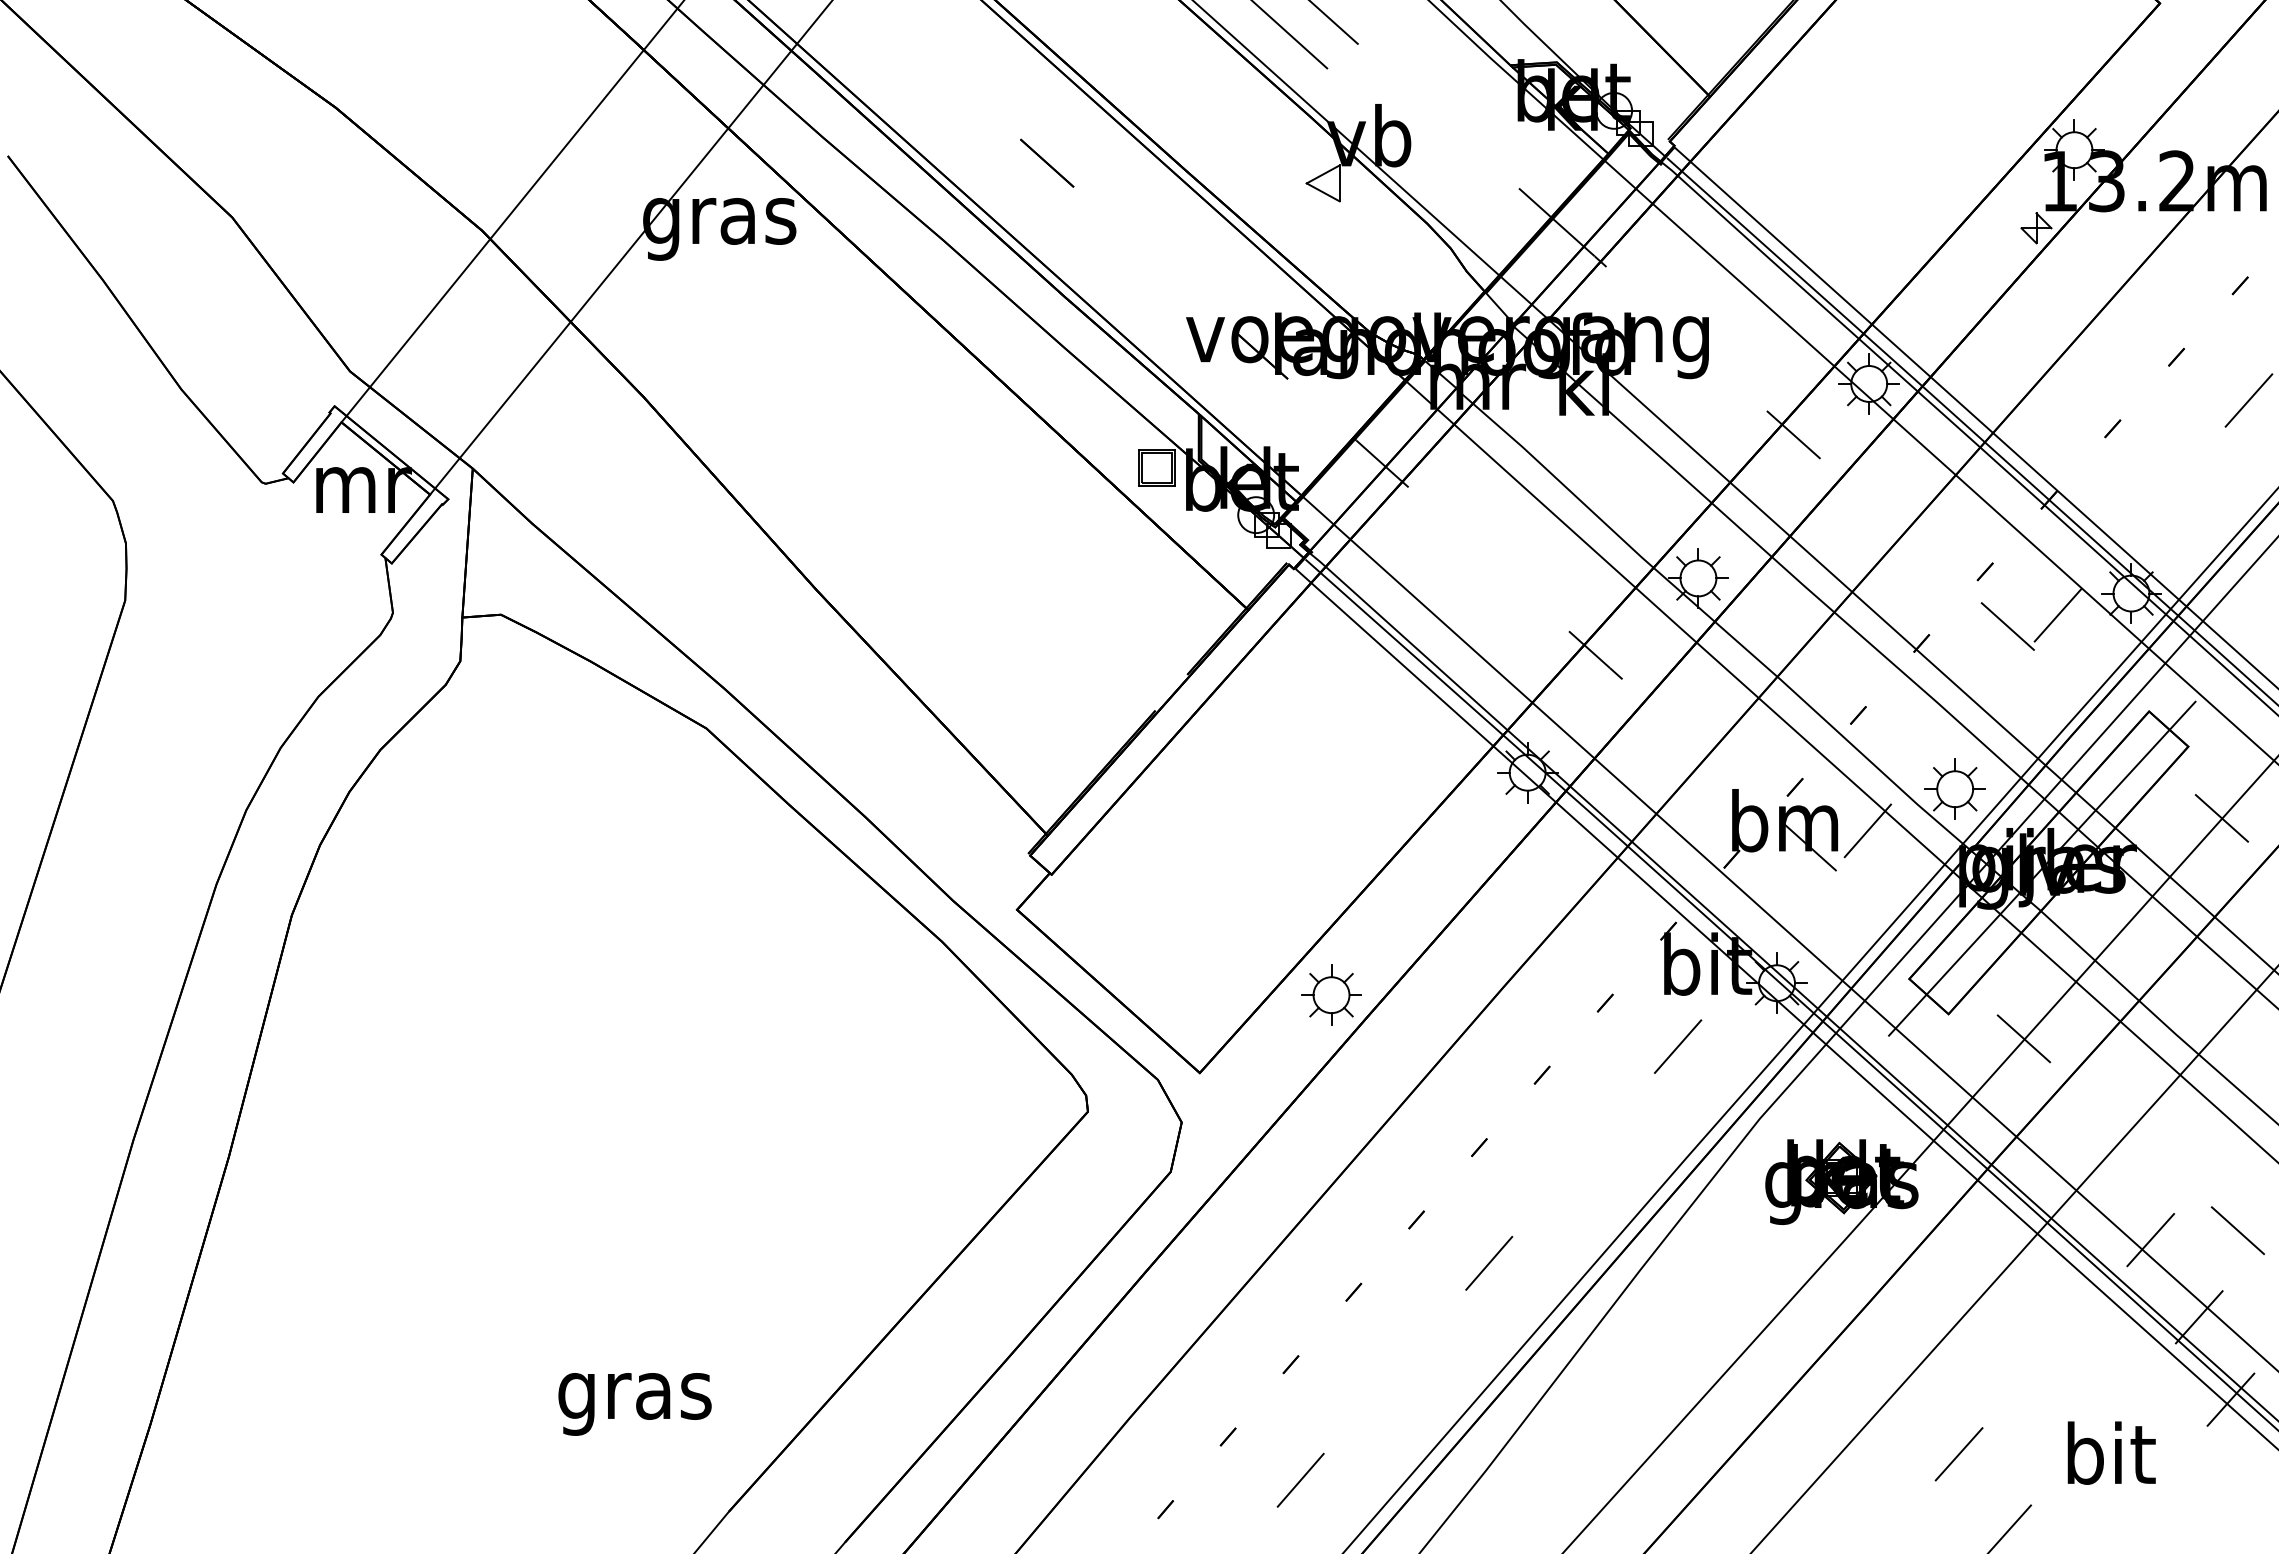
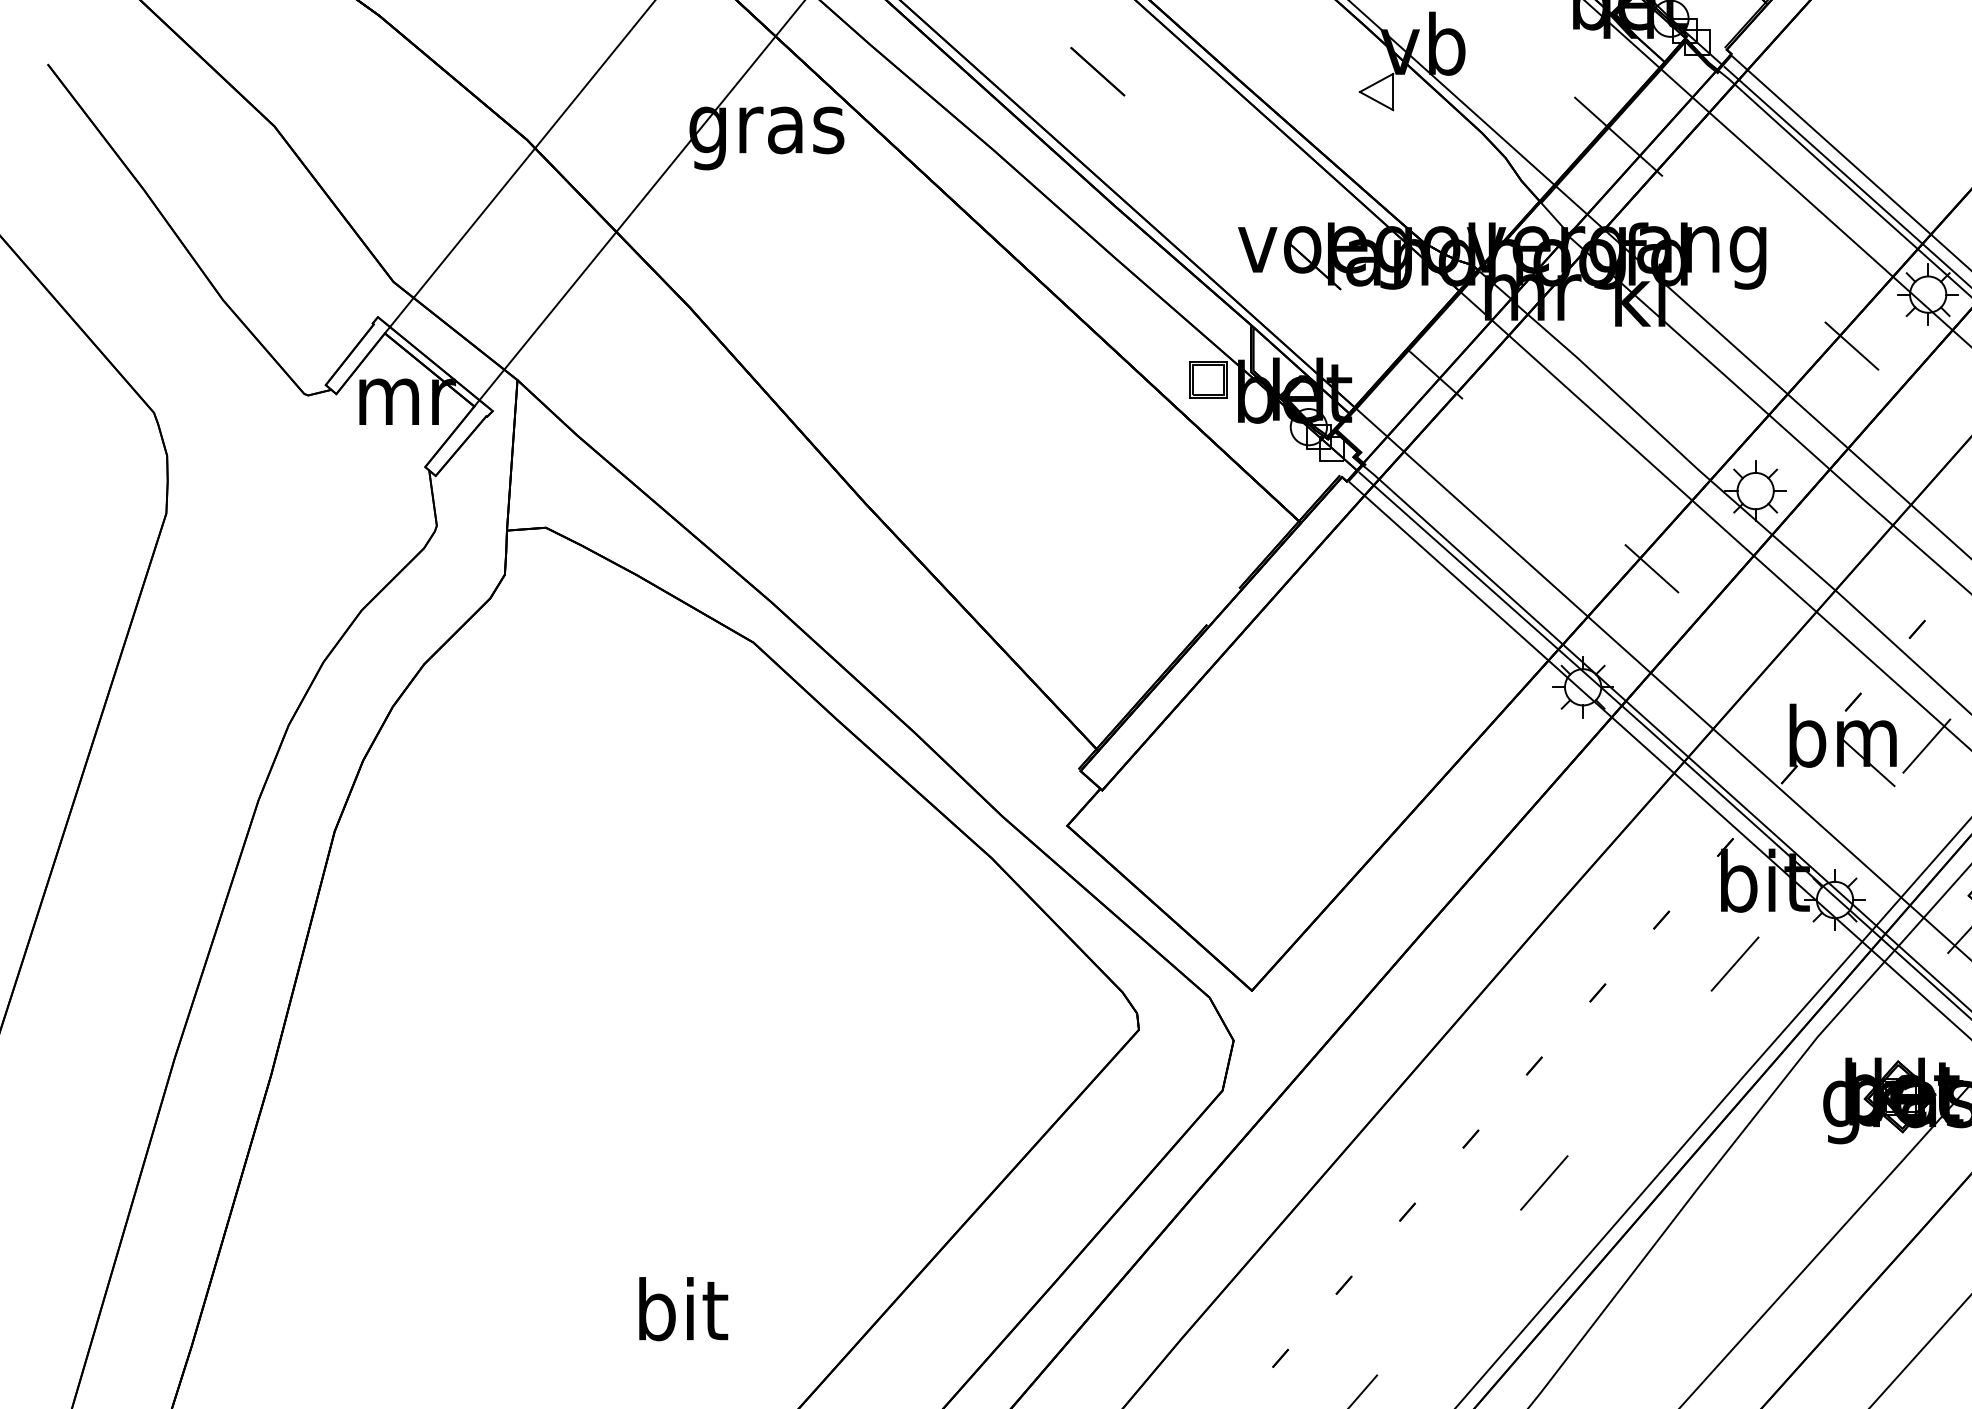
part: (1331, 994) -> (1384, 911), removed
text: (634, 1395) -> (680, 1316), gras -> bit

